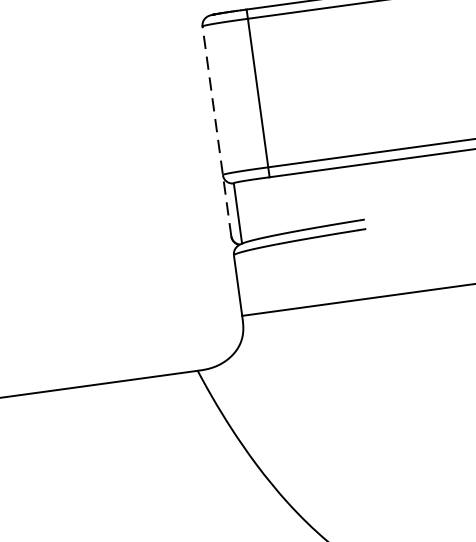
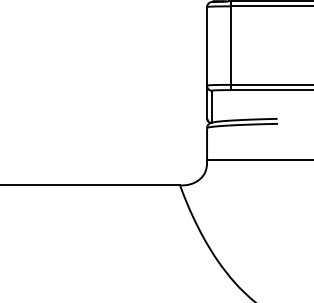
line: (217, 131) -> (207, 62), dashed -> solid

